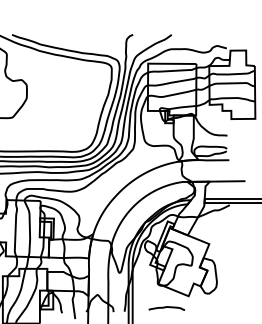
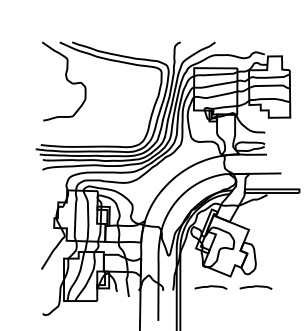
curve: (216, 308) -> (255, 287), added

